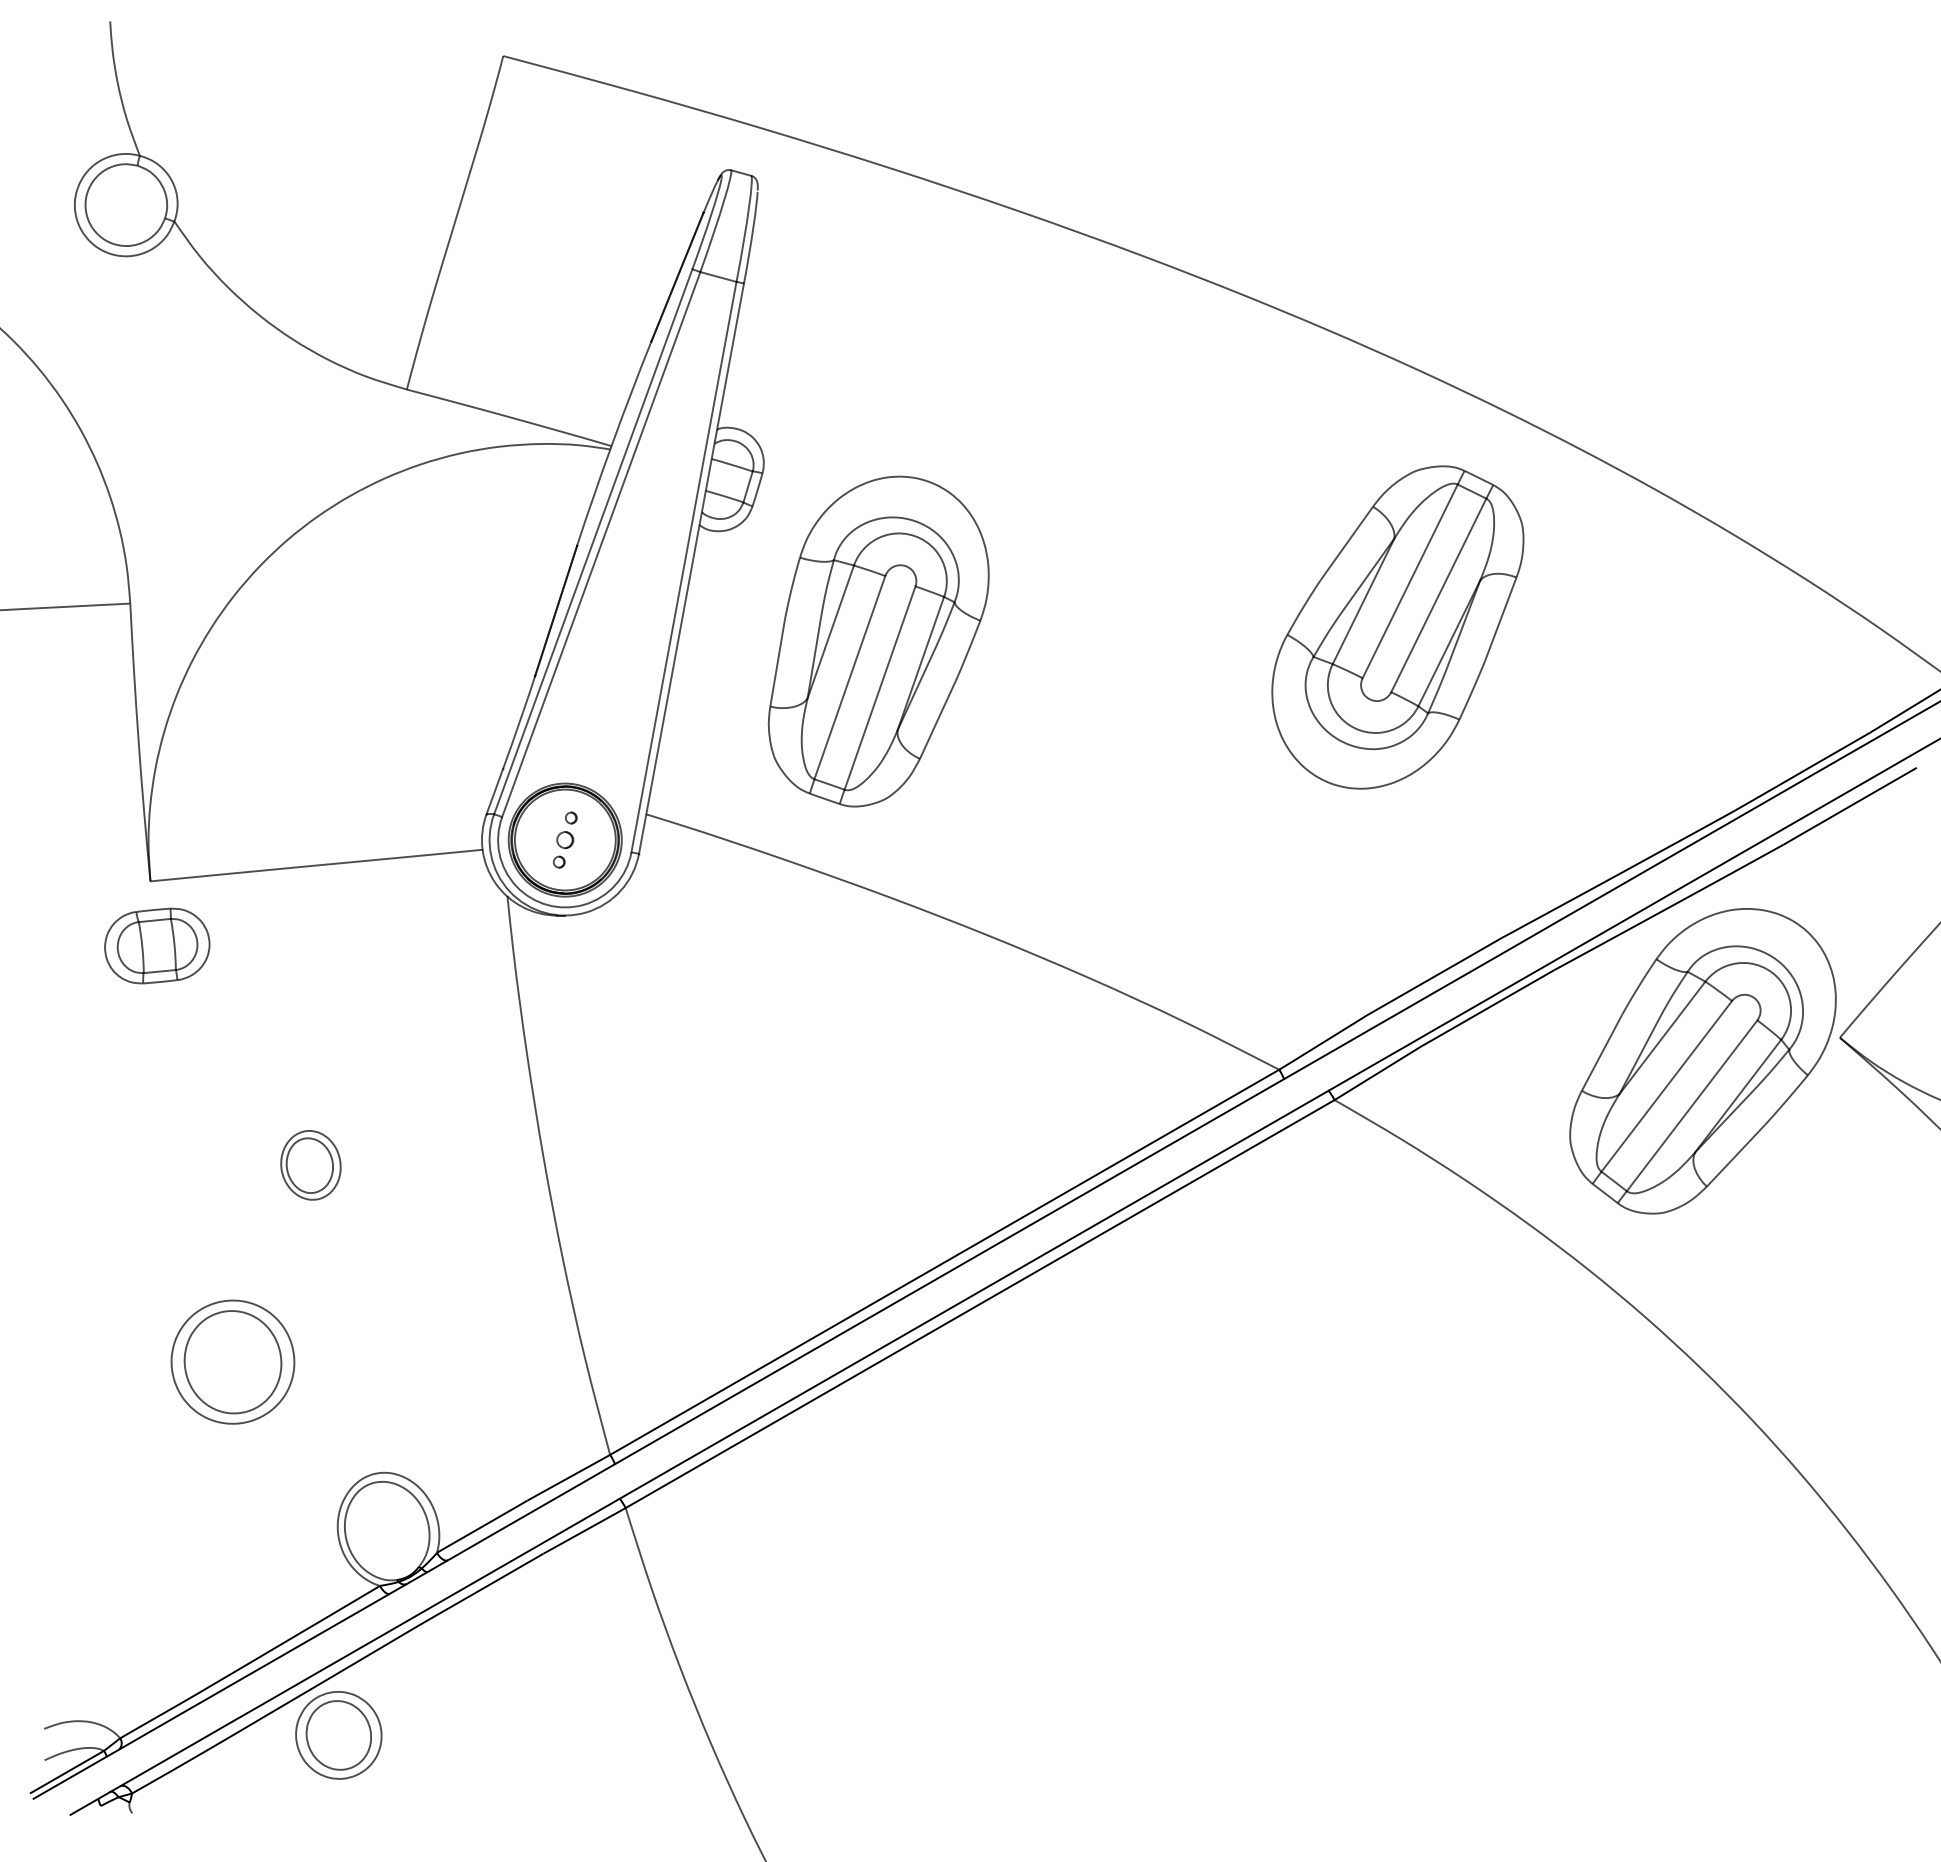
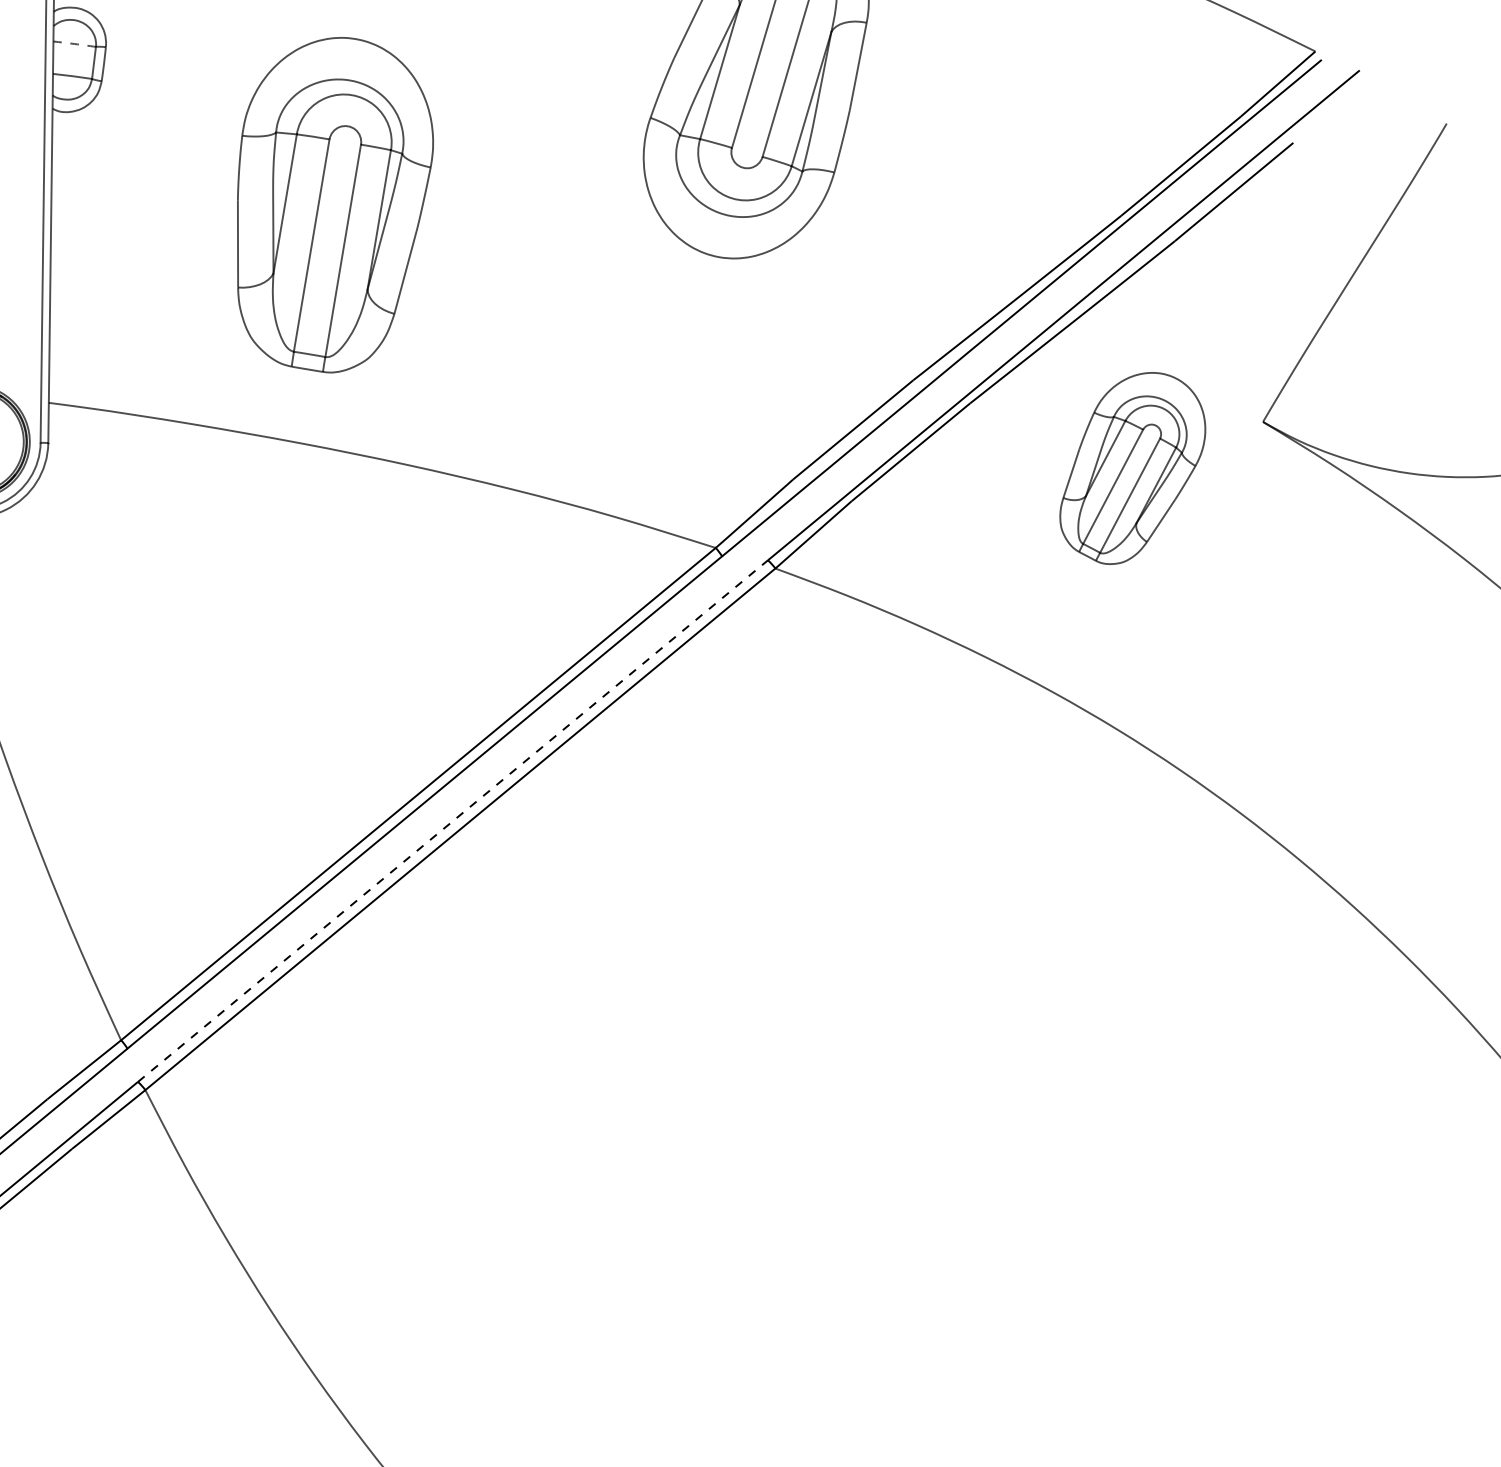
arc: (732, 465) -> (75, 44), solid -> dashed
part: (878, 641) -> (333, 205), moved
part: (1702, 1061) -> (1131, 468), size x0.6
line: (974, 1294) -> (453, 820), solid -> dashed

